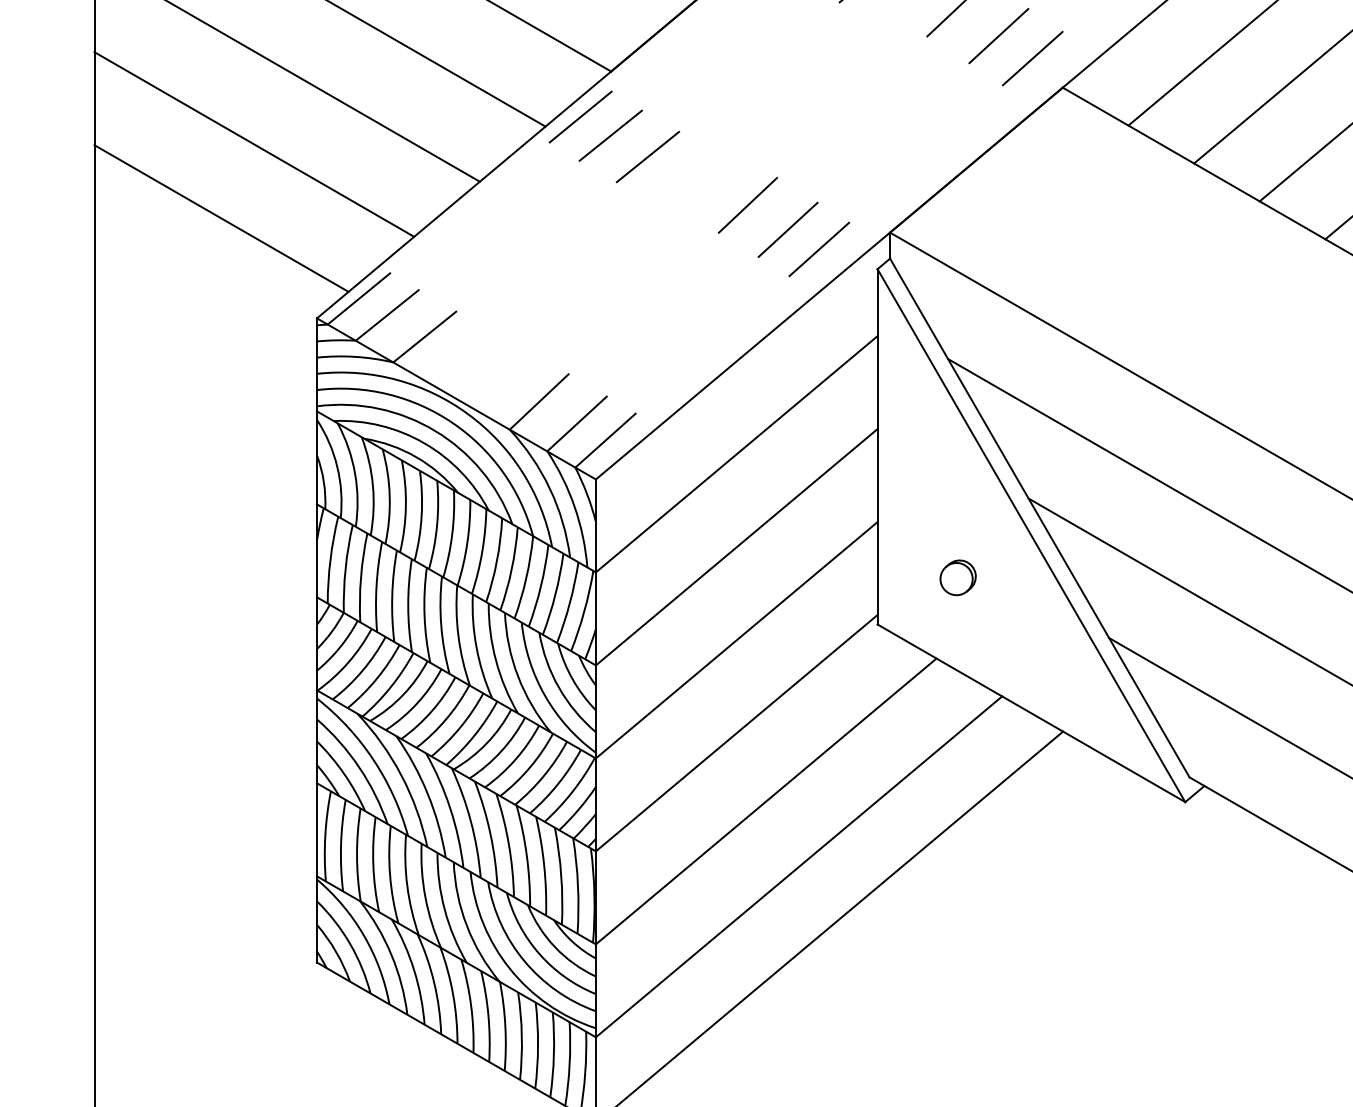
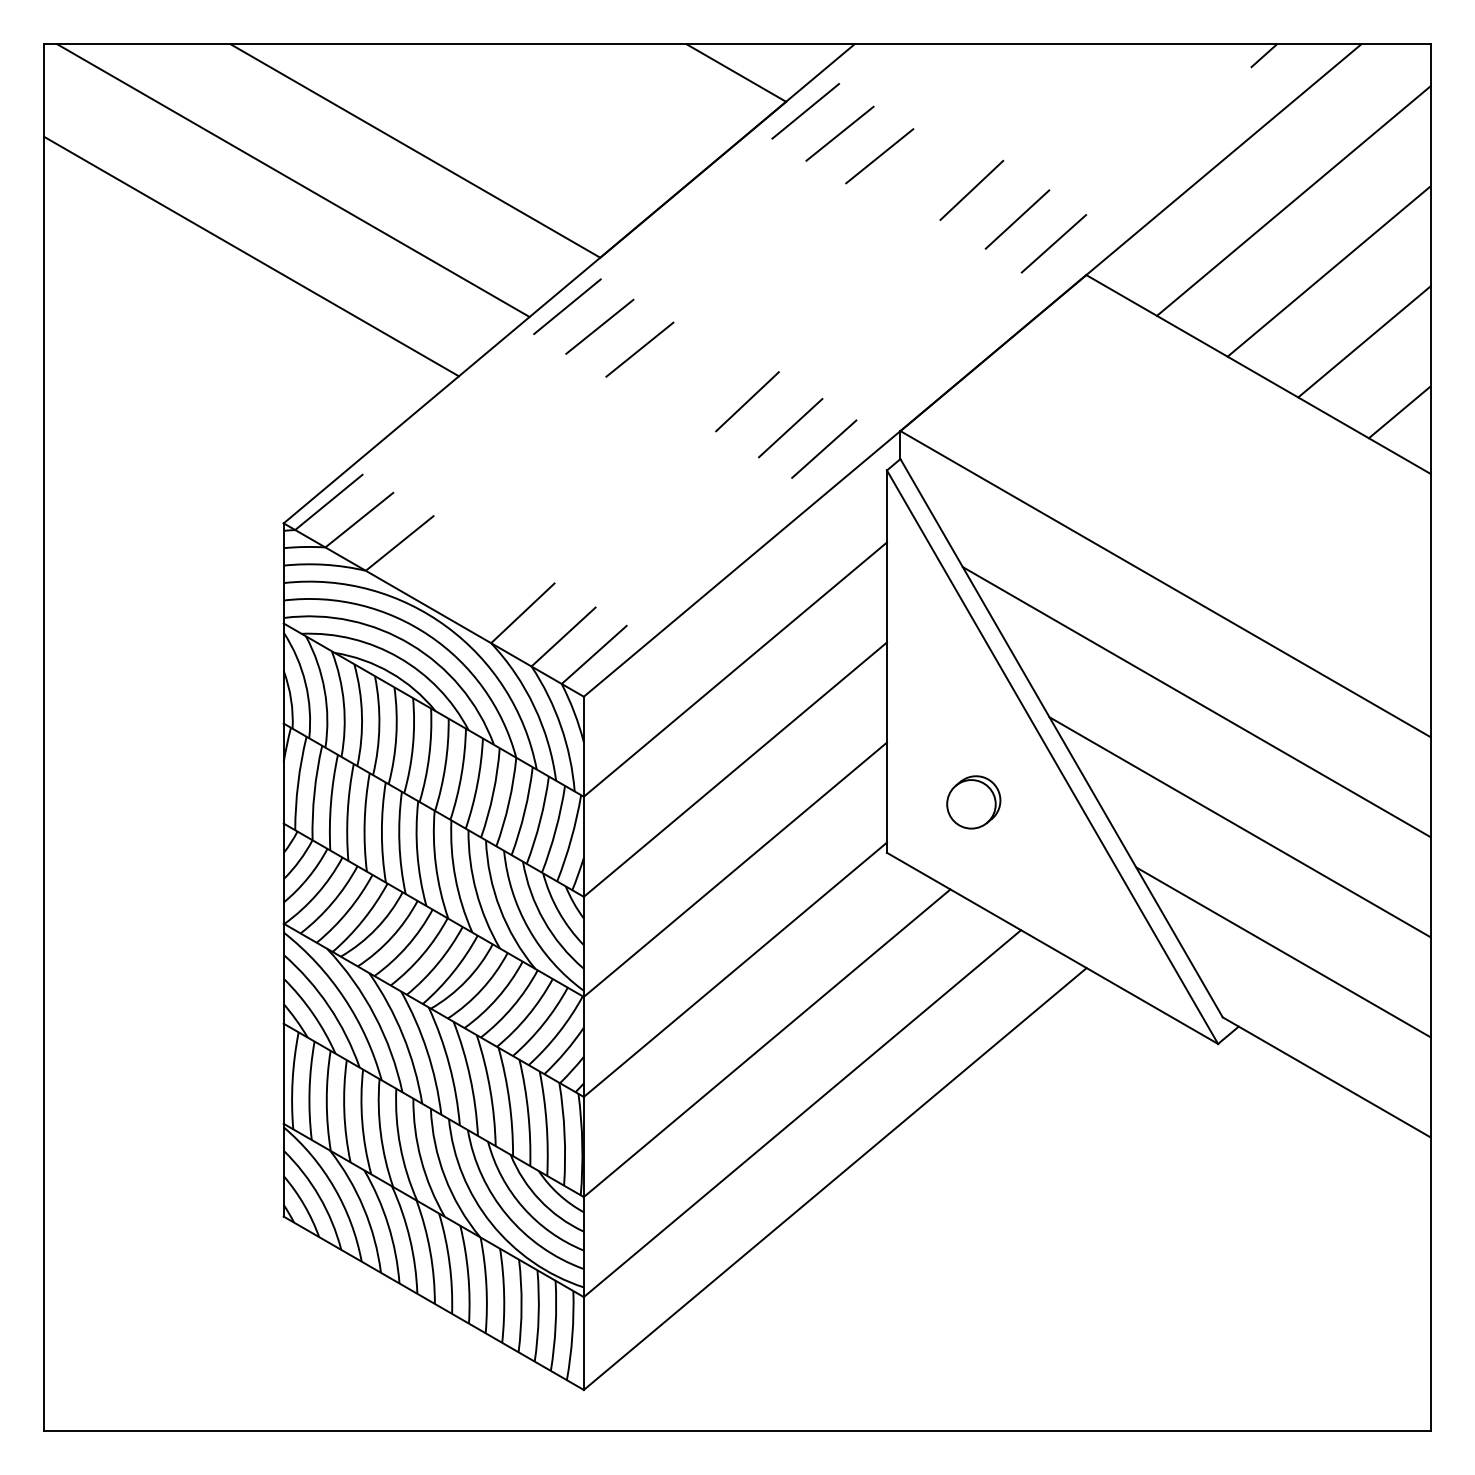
line: (254, 143) -> (216, 335), removed
line: (221, 218) -> (180, 415), removed
part: (957, 577) -> (973, 802), size x1.4

